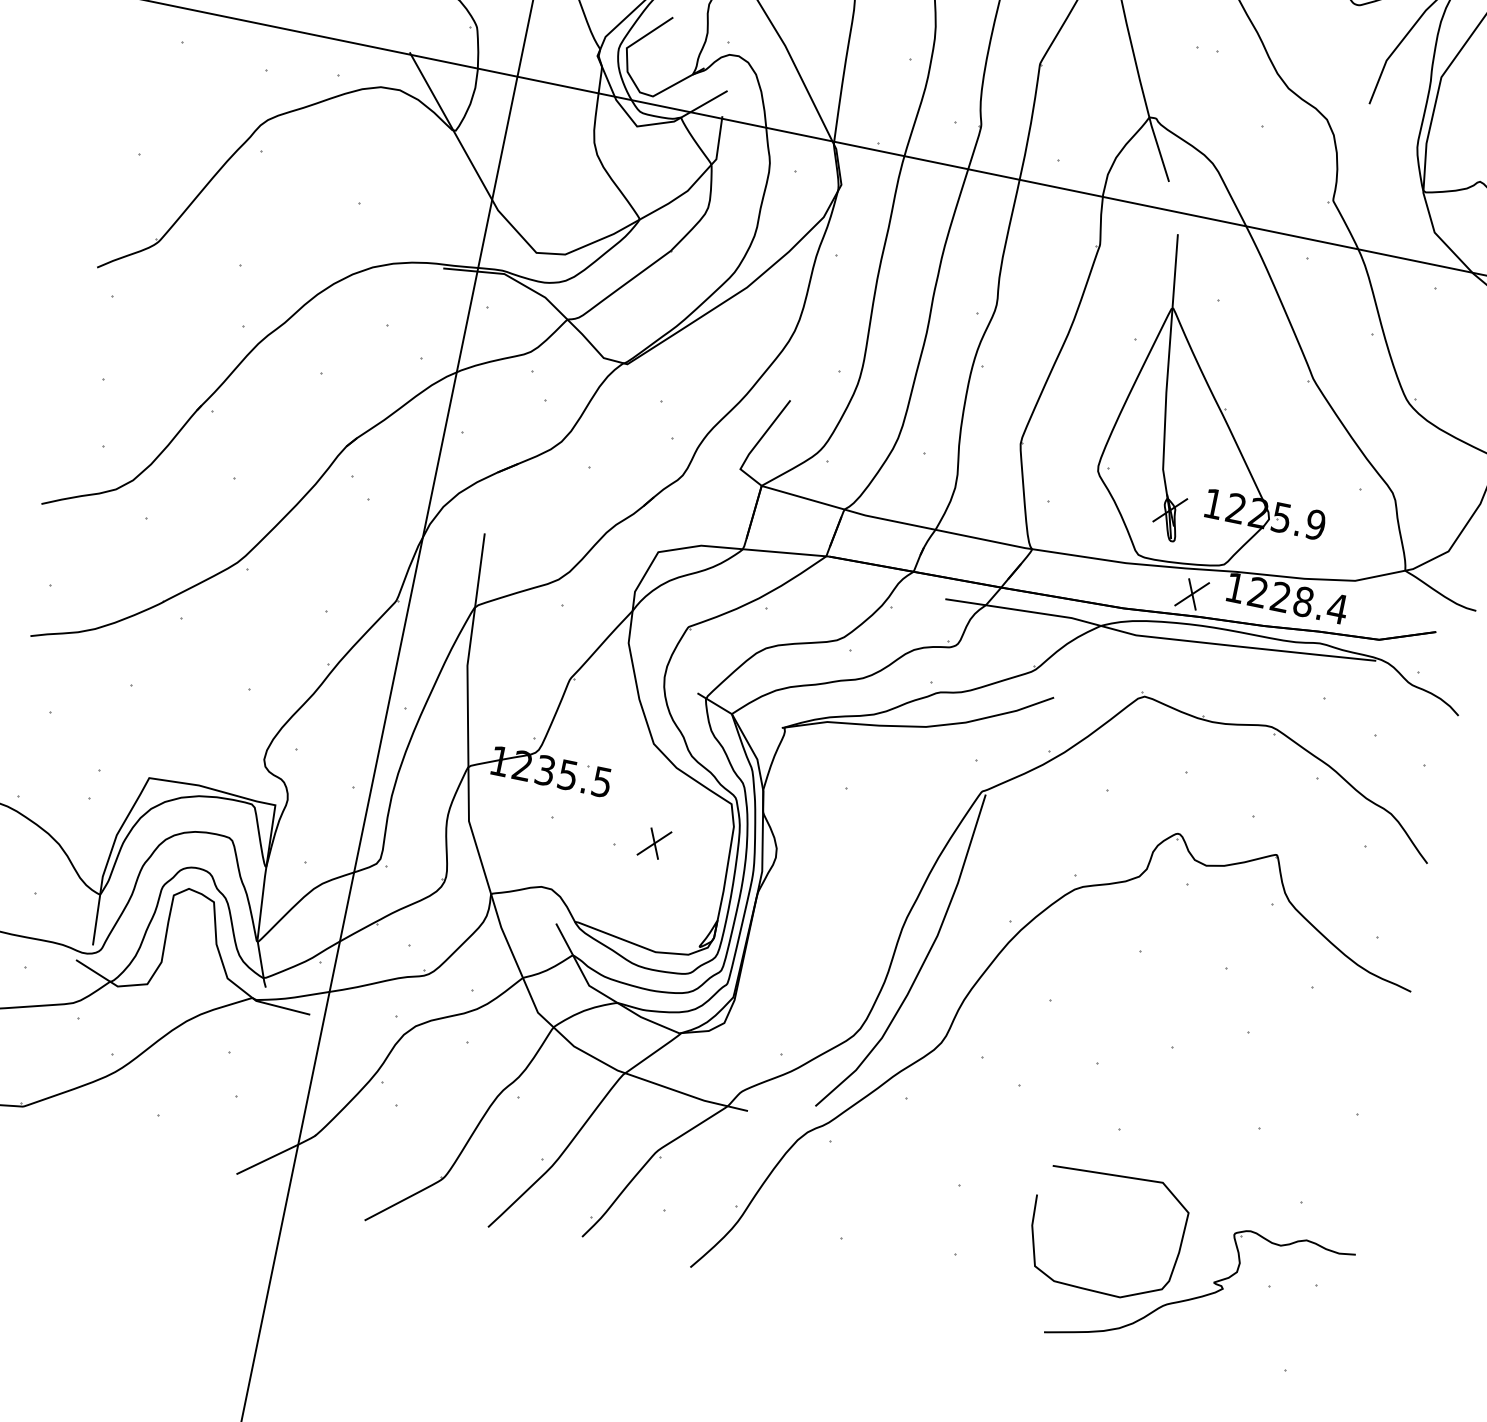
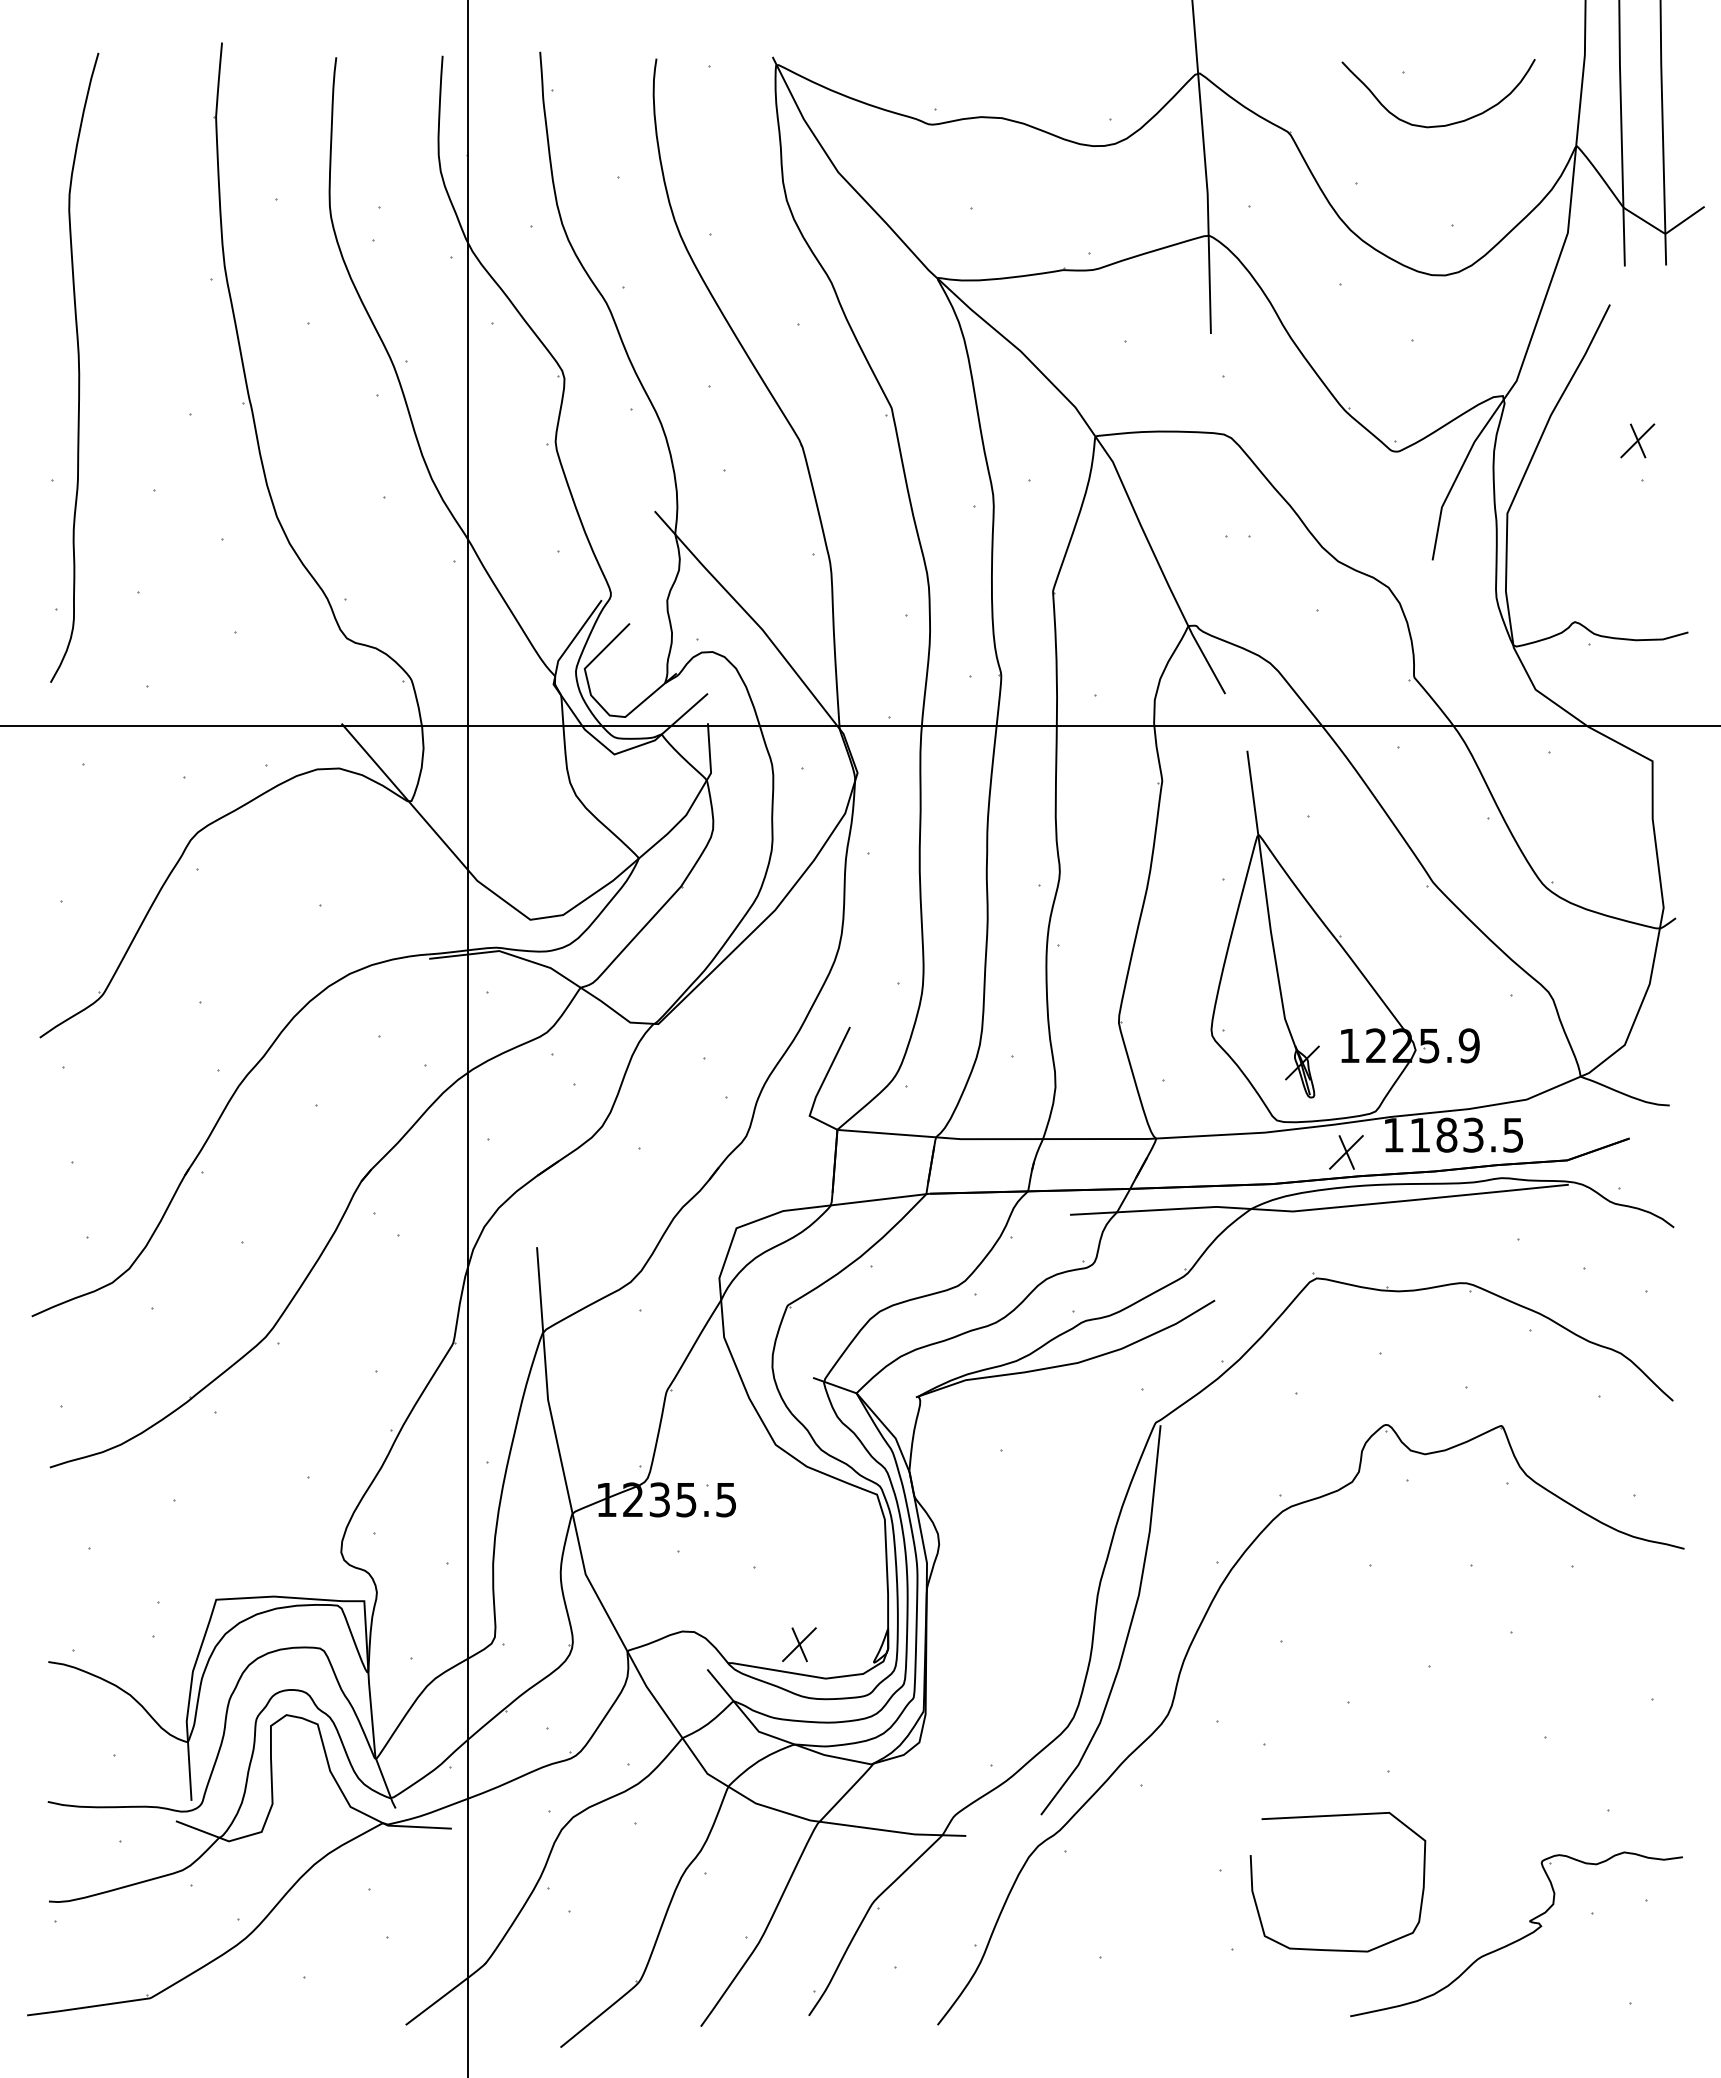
text: (1298, 600) -> (1467, 1134), 1228.4 -> 1183.5
part: (654, 843) -> (799, 1644), moved
curve: (1117, 1176) -> (1337, 1816), moved

